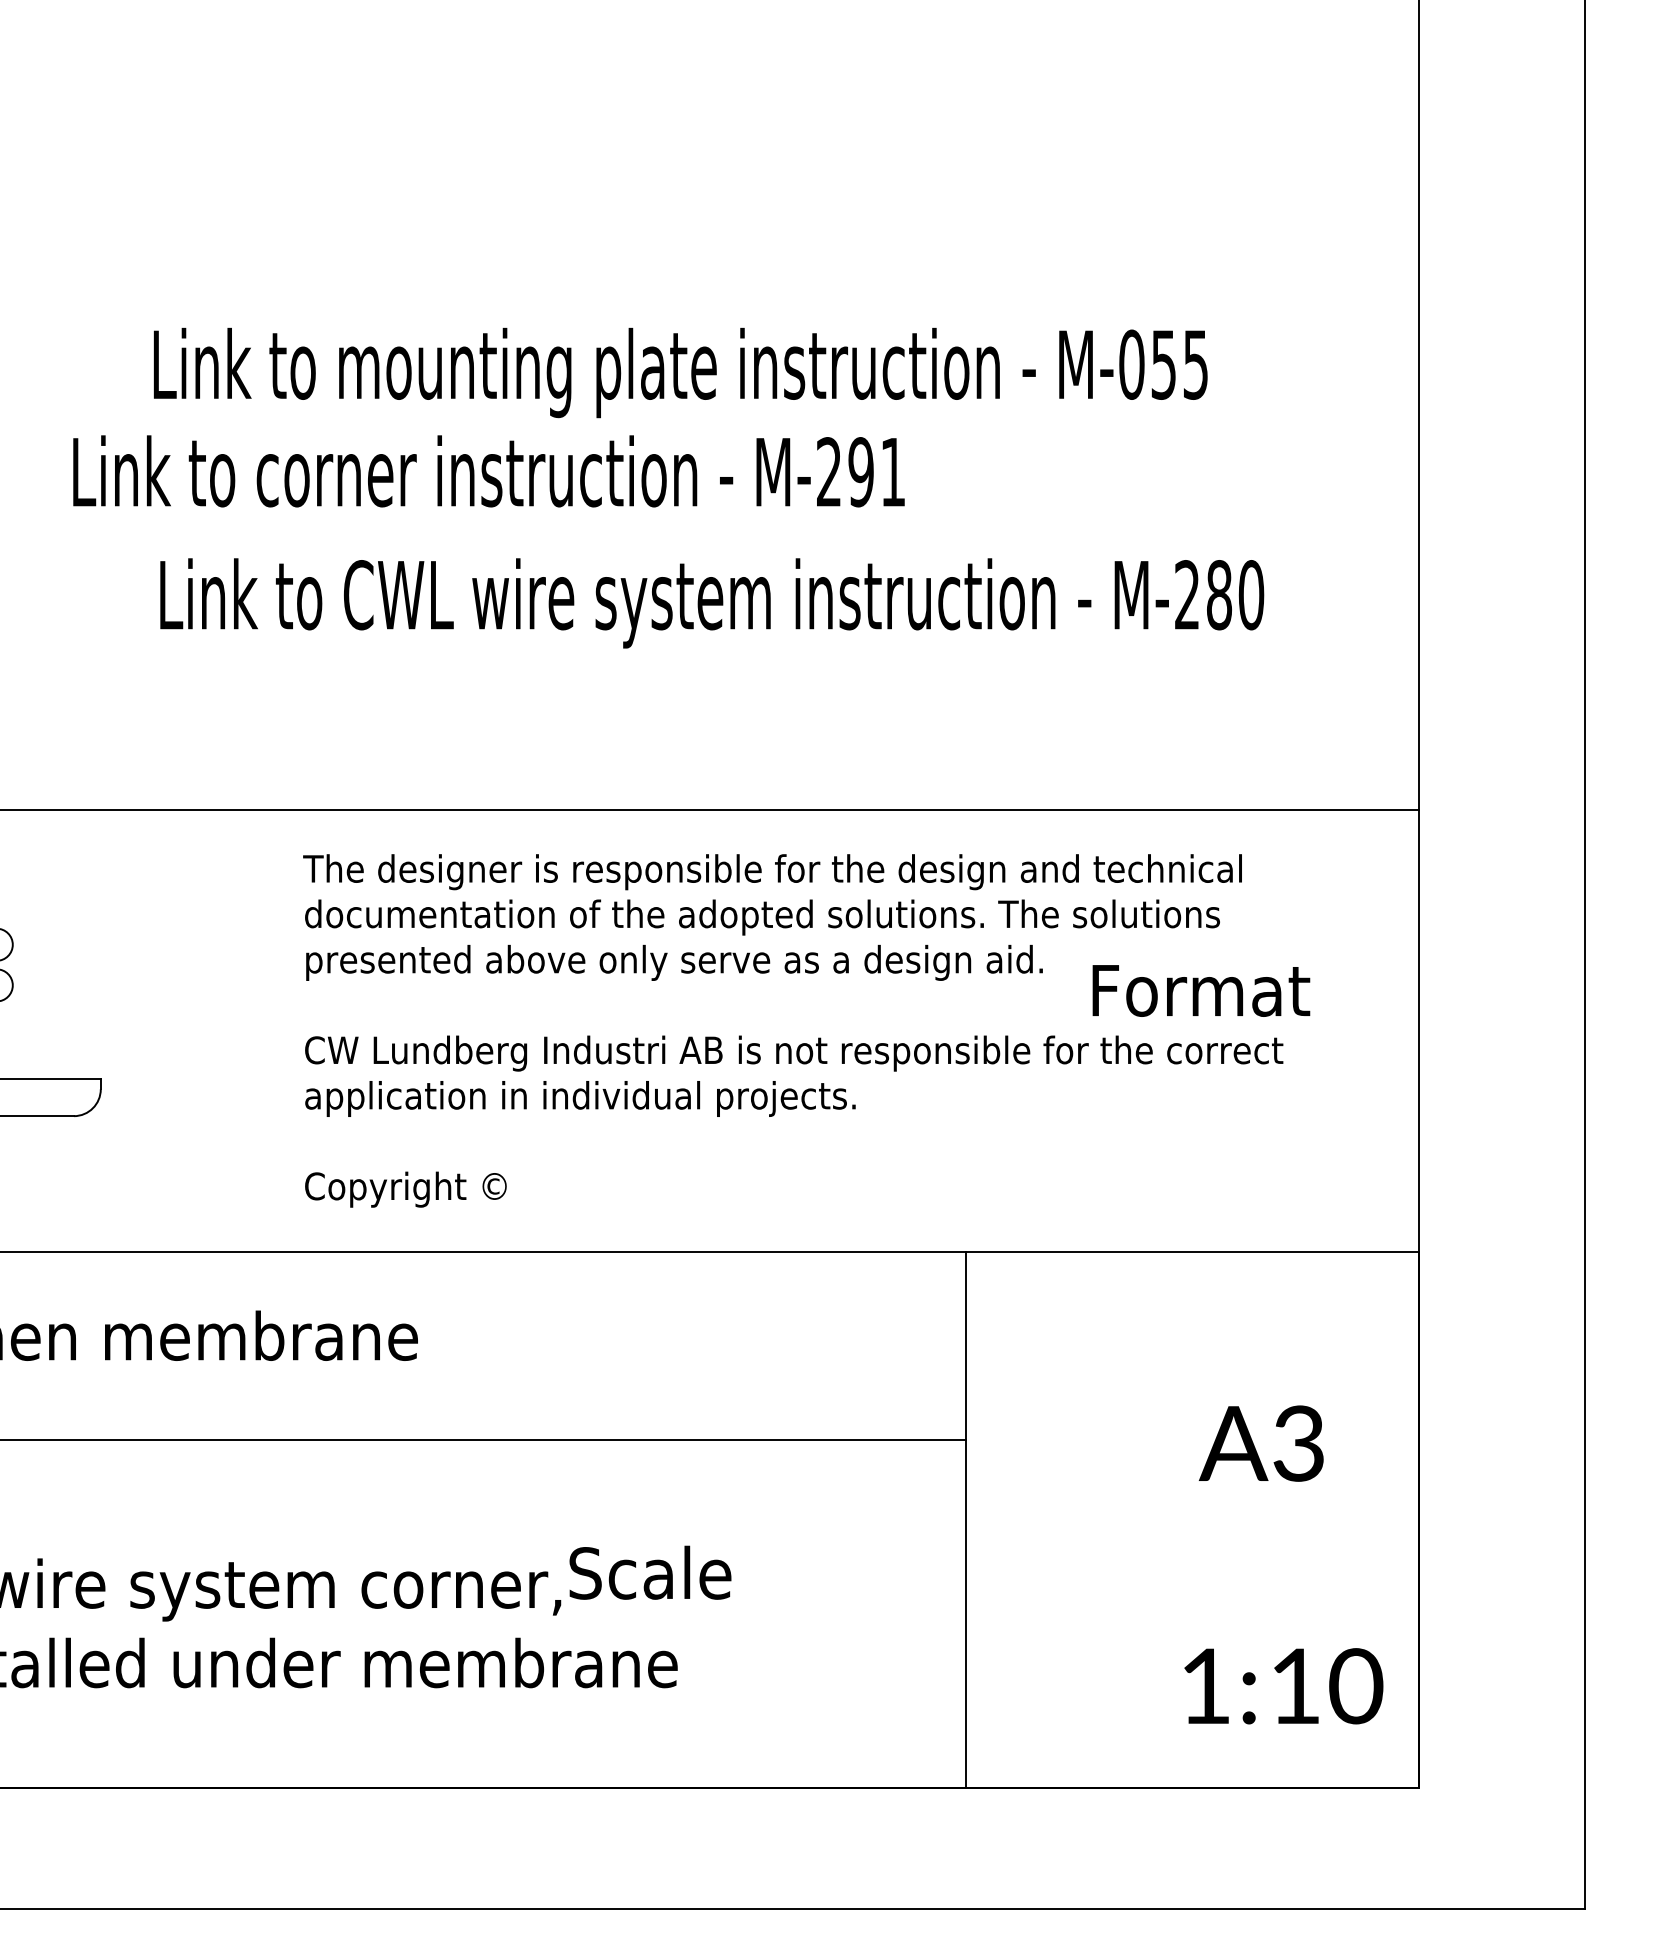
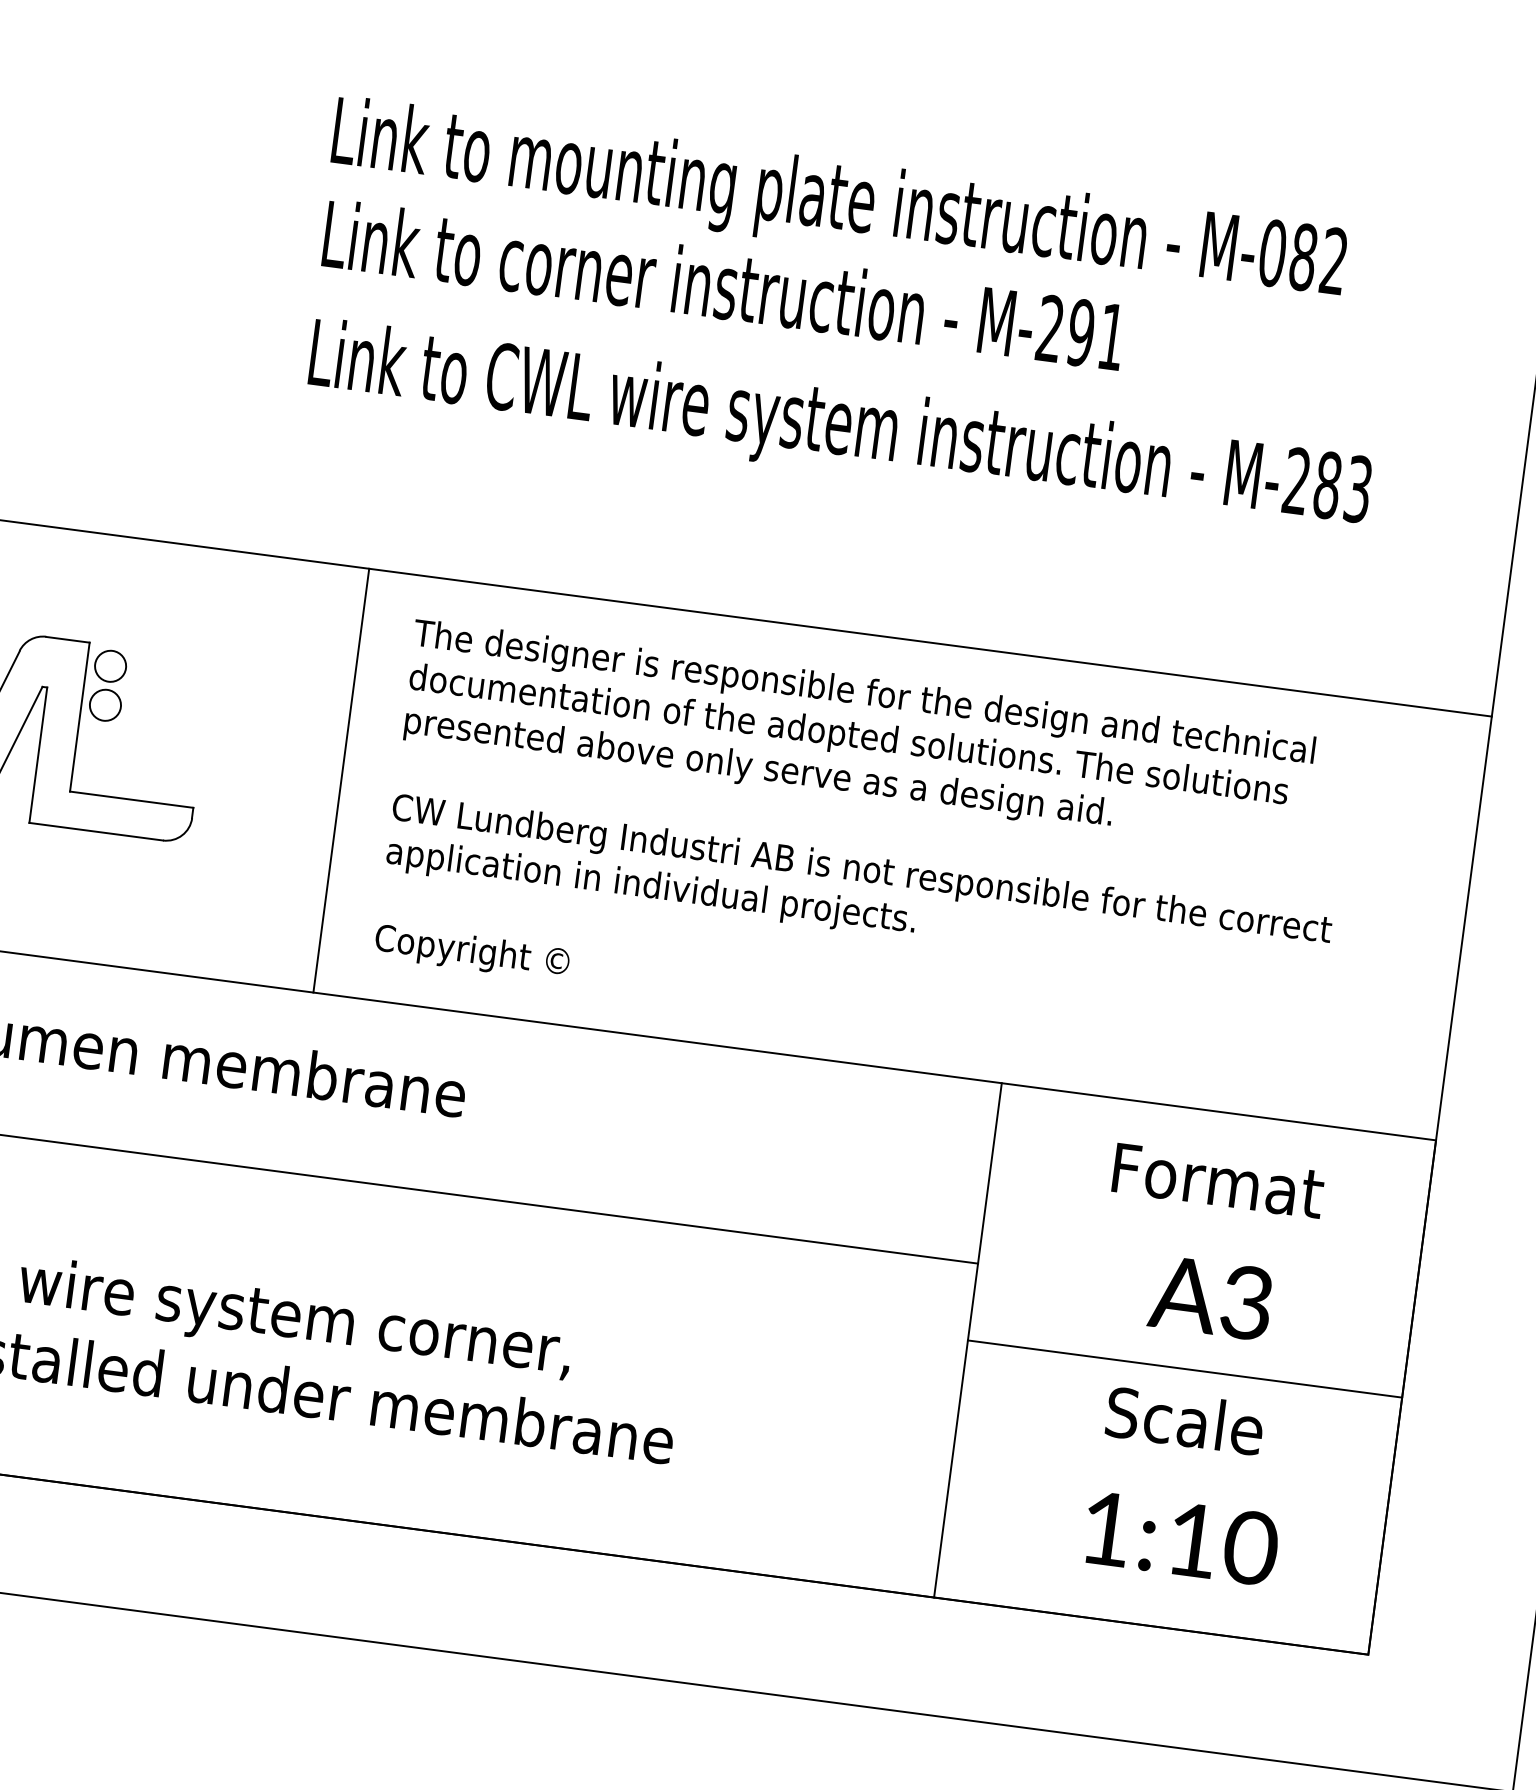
text: (1179, 364) -> (1318, 259), M-055 -> M-082
text: (488, 471) -> (723, 285), moved
text: (1251, 595) -> (1358, 489), M-280 -> M-283
text: (1201, 990) -> (1218, 1180), moved
line: (248, 1030) -> (341, 780), added
text: (1260, 1443) -> (1210, 1297), moved
line: (1192, 1519) -> (1185, 1368), added
text: (650, 1572) -> (1185, 1420), moved
text: (1283, 1686) -> (1181, 1538), moved

